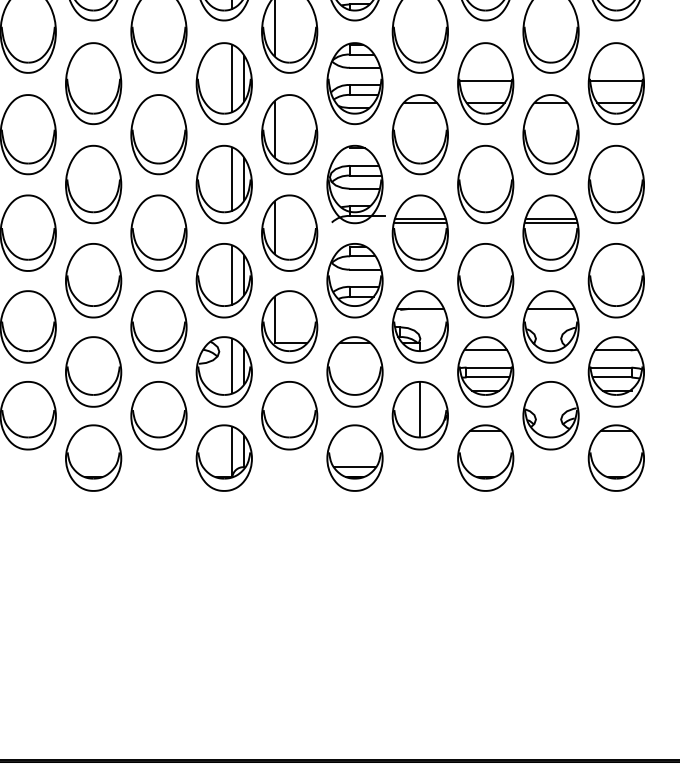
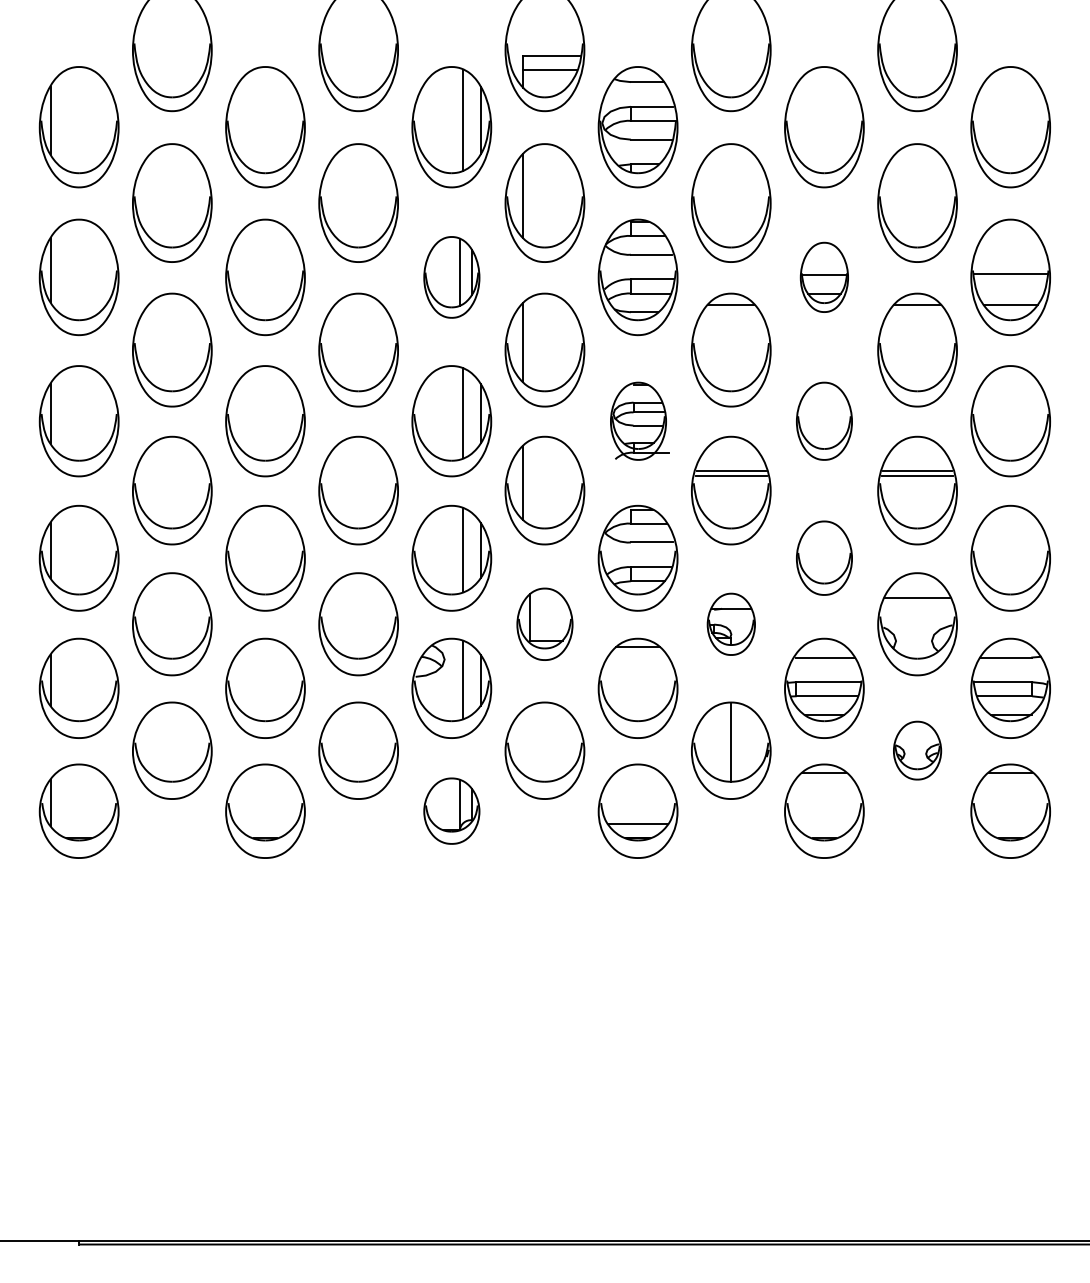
part: (224, 83) -> (451, 277), size x0.7
part: (485, 83) -> (824, 277), size x0.6
part: (355, 184) -> (639, 421), size x0.7
part: (485, 184) -> (824, 421), size x0.7
part: (485, 280) -> (824, 557), size x0.7
part: (289, 327) -> (544, 624), size x0.7
part: (420, 327) -> (731, 624), size x0.6
part: (551, 415) -> (917, 750), size x0.6
part: (224, 457) -> (451, 810), size x0.7

